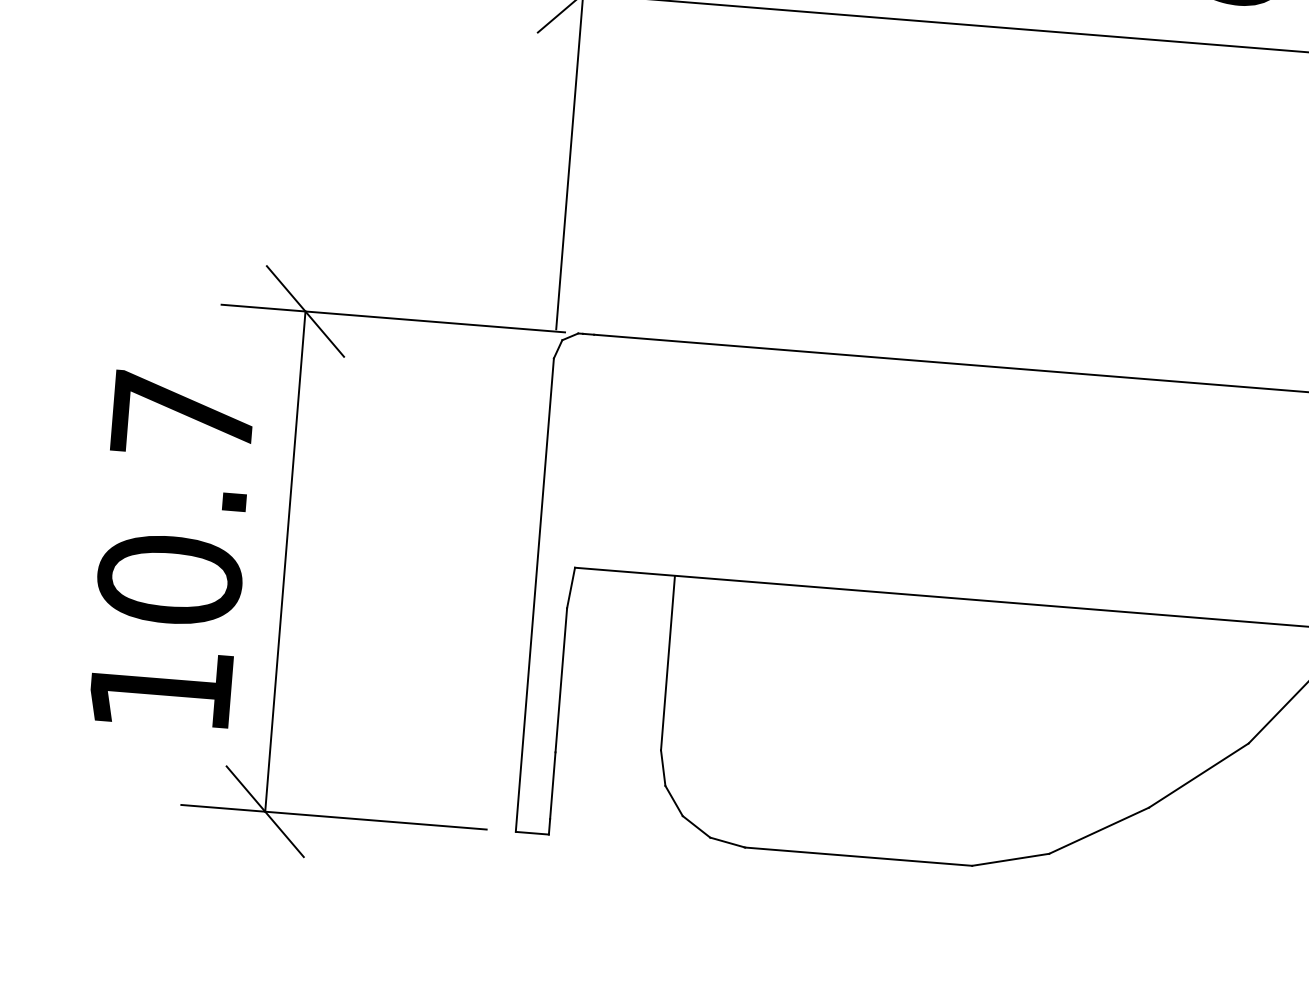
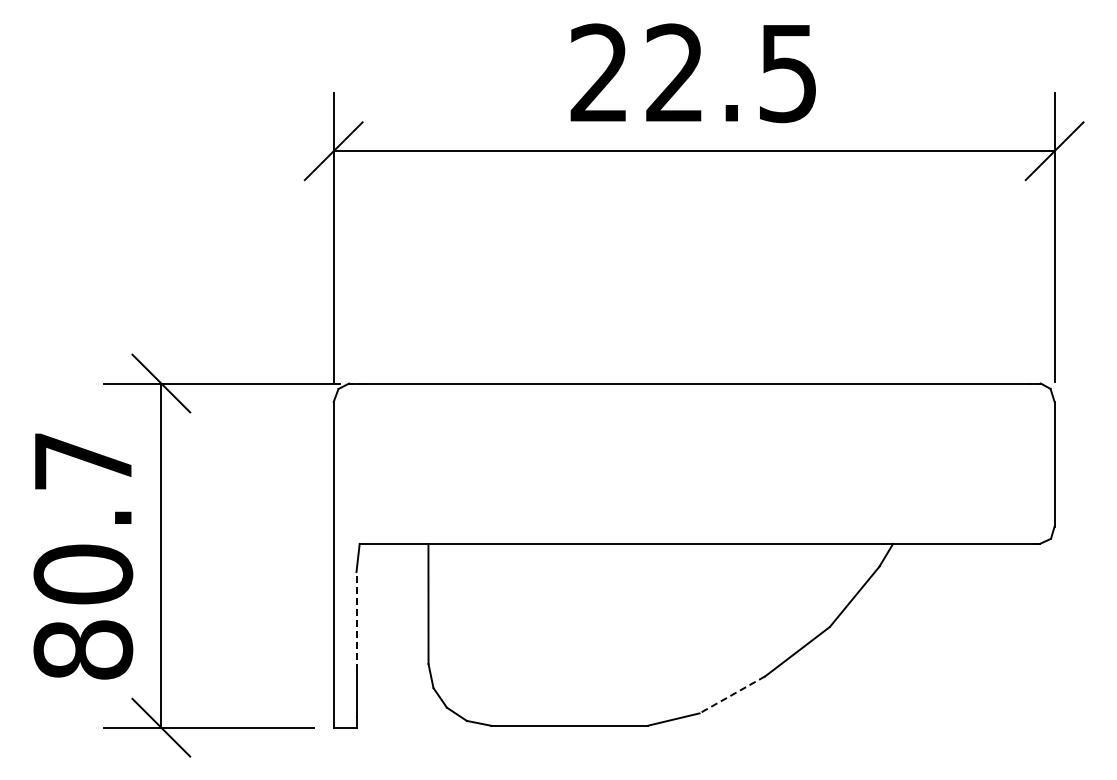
line: (561, 680) -> (356, 621), solid -> dashed
text: (161, 688) -> (83, 649), 10.7 -> 80.7
line: (1099, 830) -> (732, 694), solid -> dashed

